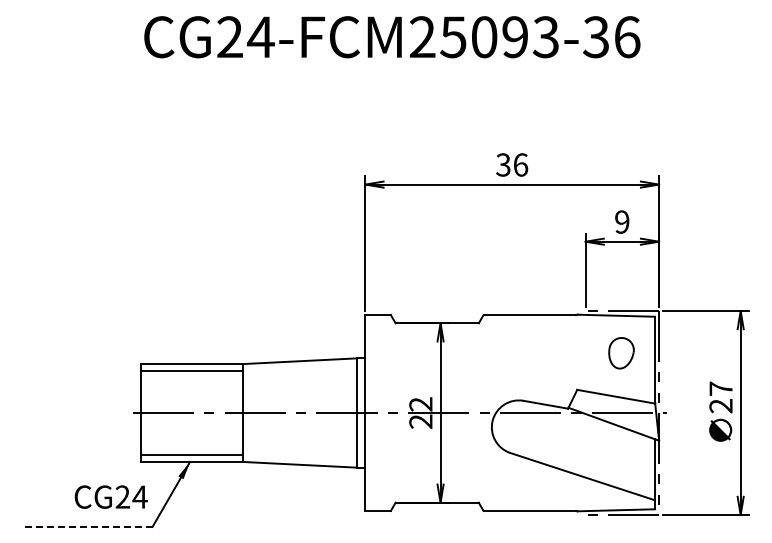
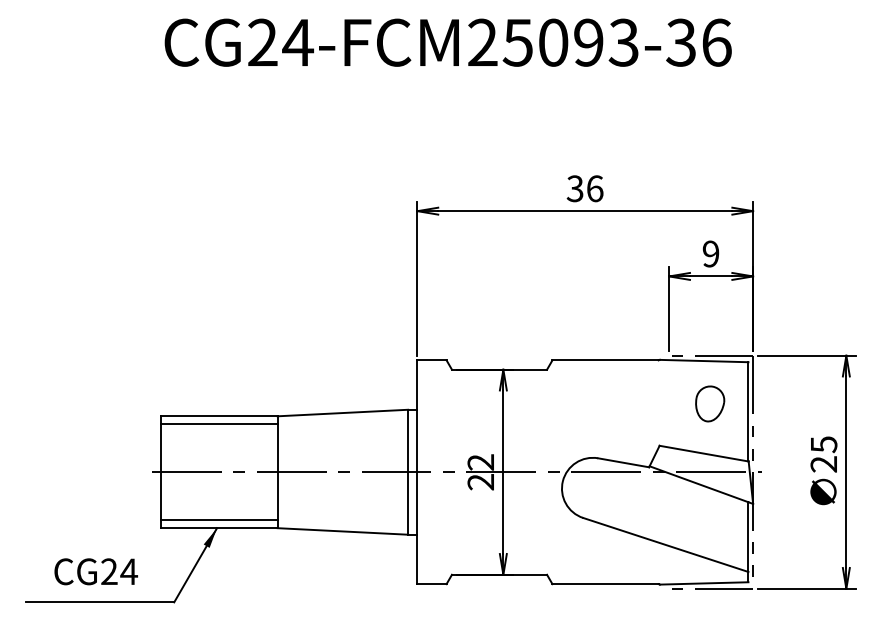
text: (720, 388) -> (823, 444), 27 -> 25
text: (110, 496) -> (95, 571), moved
line: (87, 526) -> (99, 601), dashed -> solid

